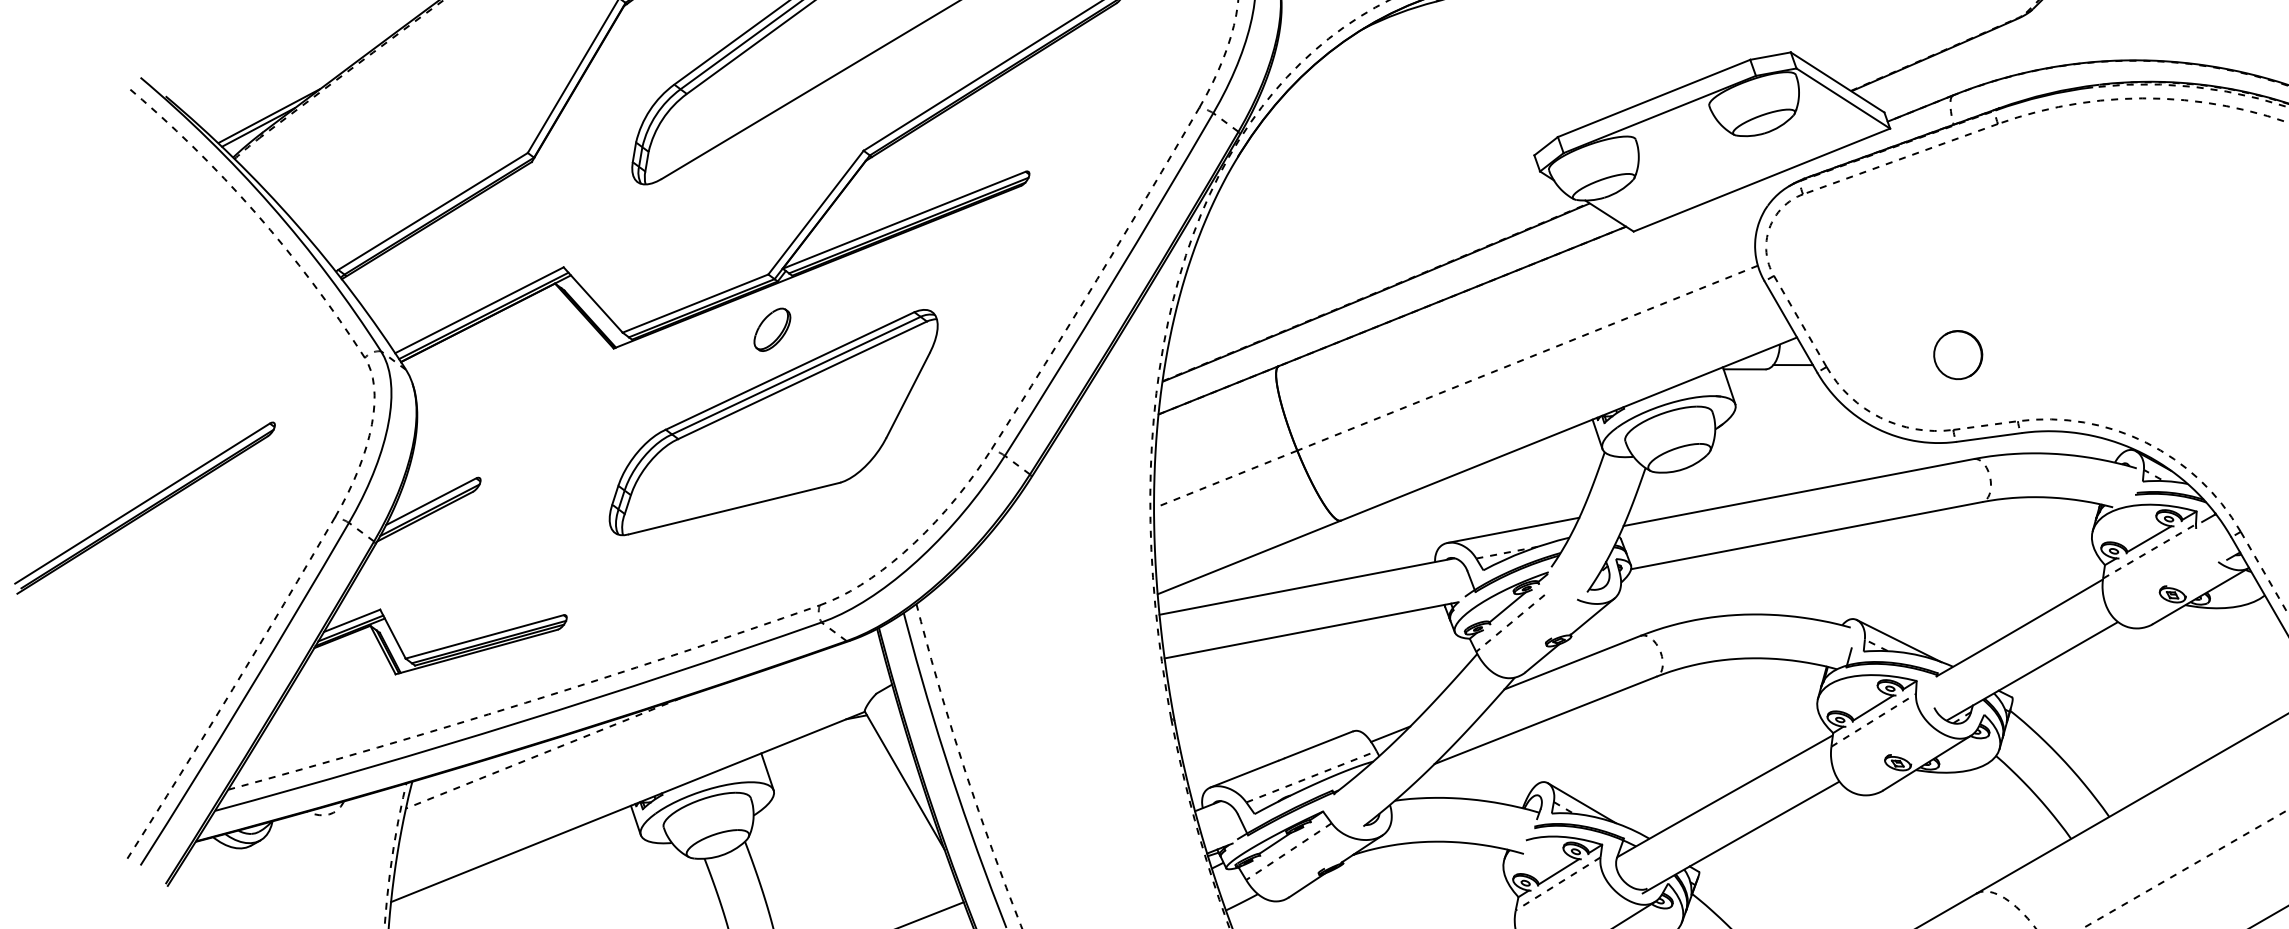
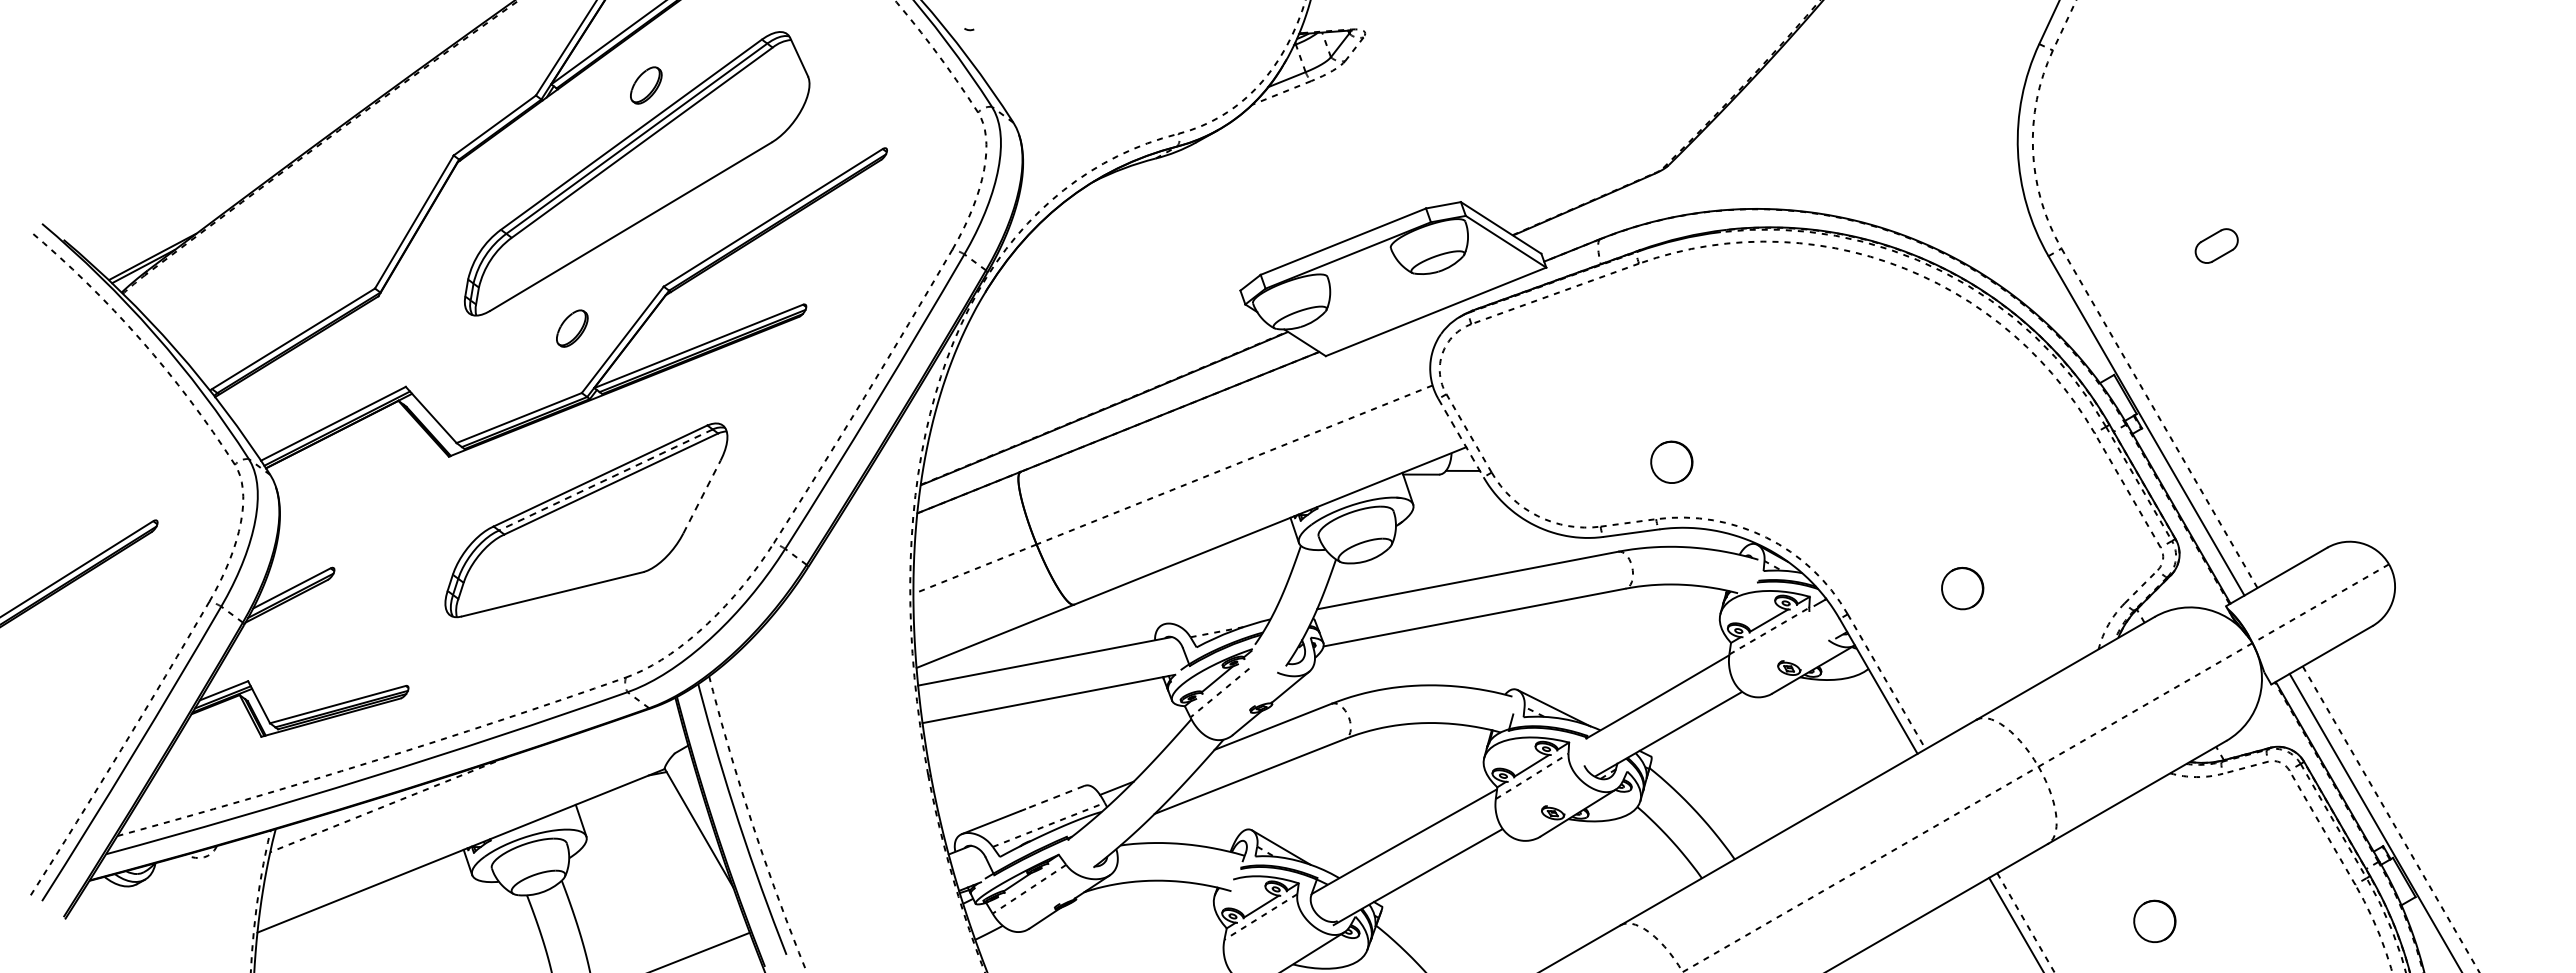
line: (1791, 327) -> (1461, 438), solid -> dashed
part: (772, 329) -> (572, 328), moved
part: (1957, 354) -> (1671, 461), moved
line: (795, 376) -> (605, 480), solid -> dashed
line: (908, 395) -> (702, 497), solid -> dashed
line: (1513, 529) -> (1222, 612), removed
line: (1318, 744) -> (1054, 797), solid -> dashed

